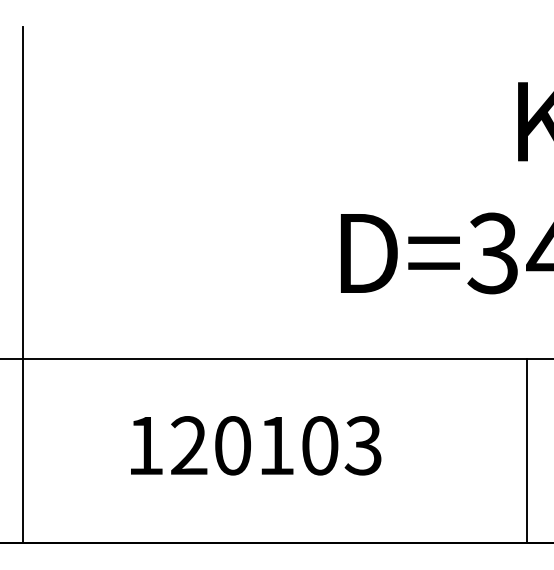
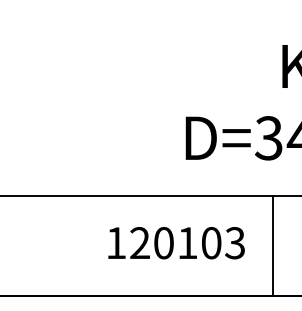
line: (23, 285) -> (12, 155), removed
text: (255, 446) -> (176, 243), moved
line: (527, 450) -> (273, 245), moved

